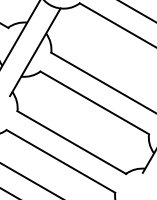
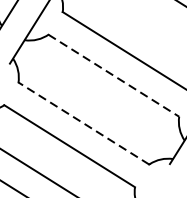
line: (94, 102) -> (113, 75), solid -> dashed
line: (71, 142) -> (83, 123), solid -> dashed

